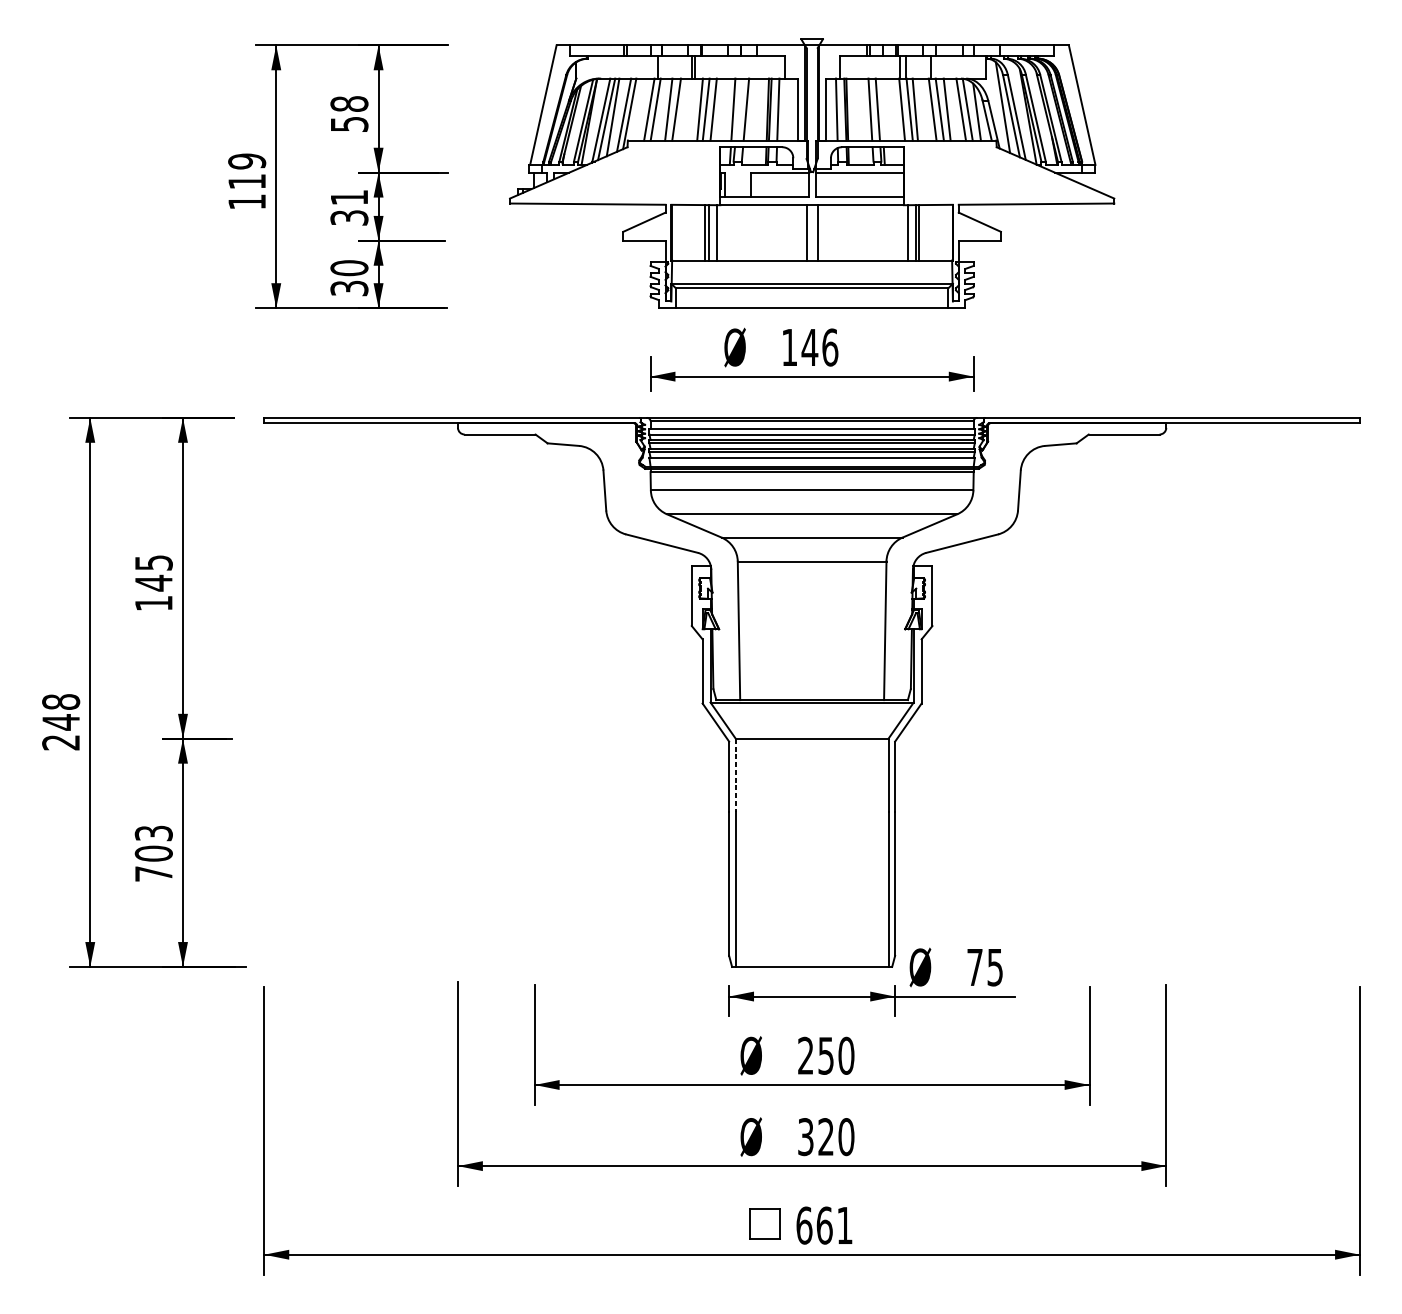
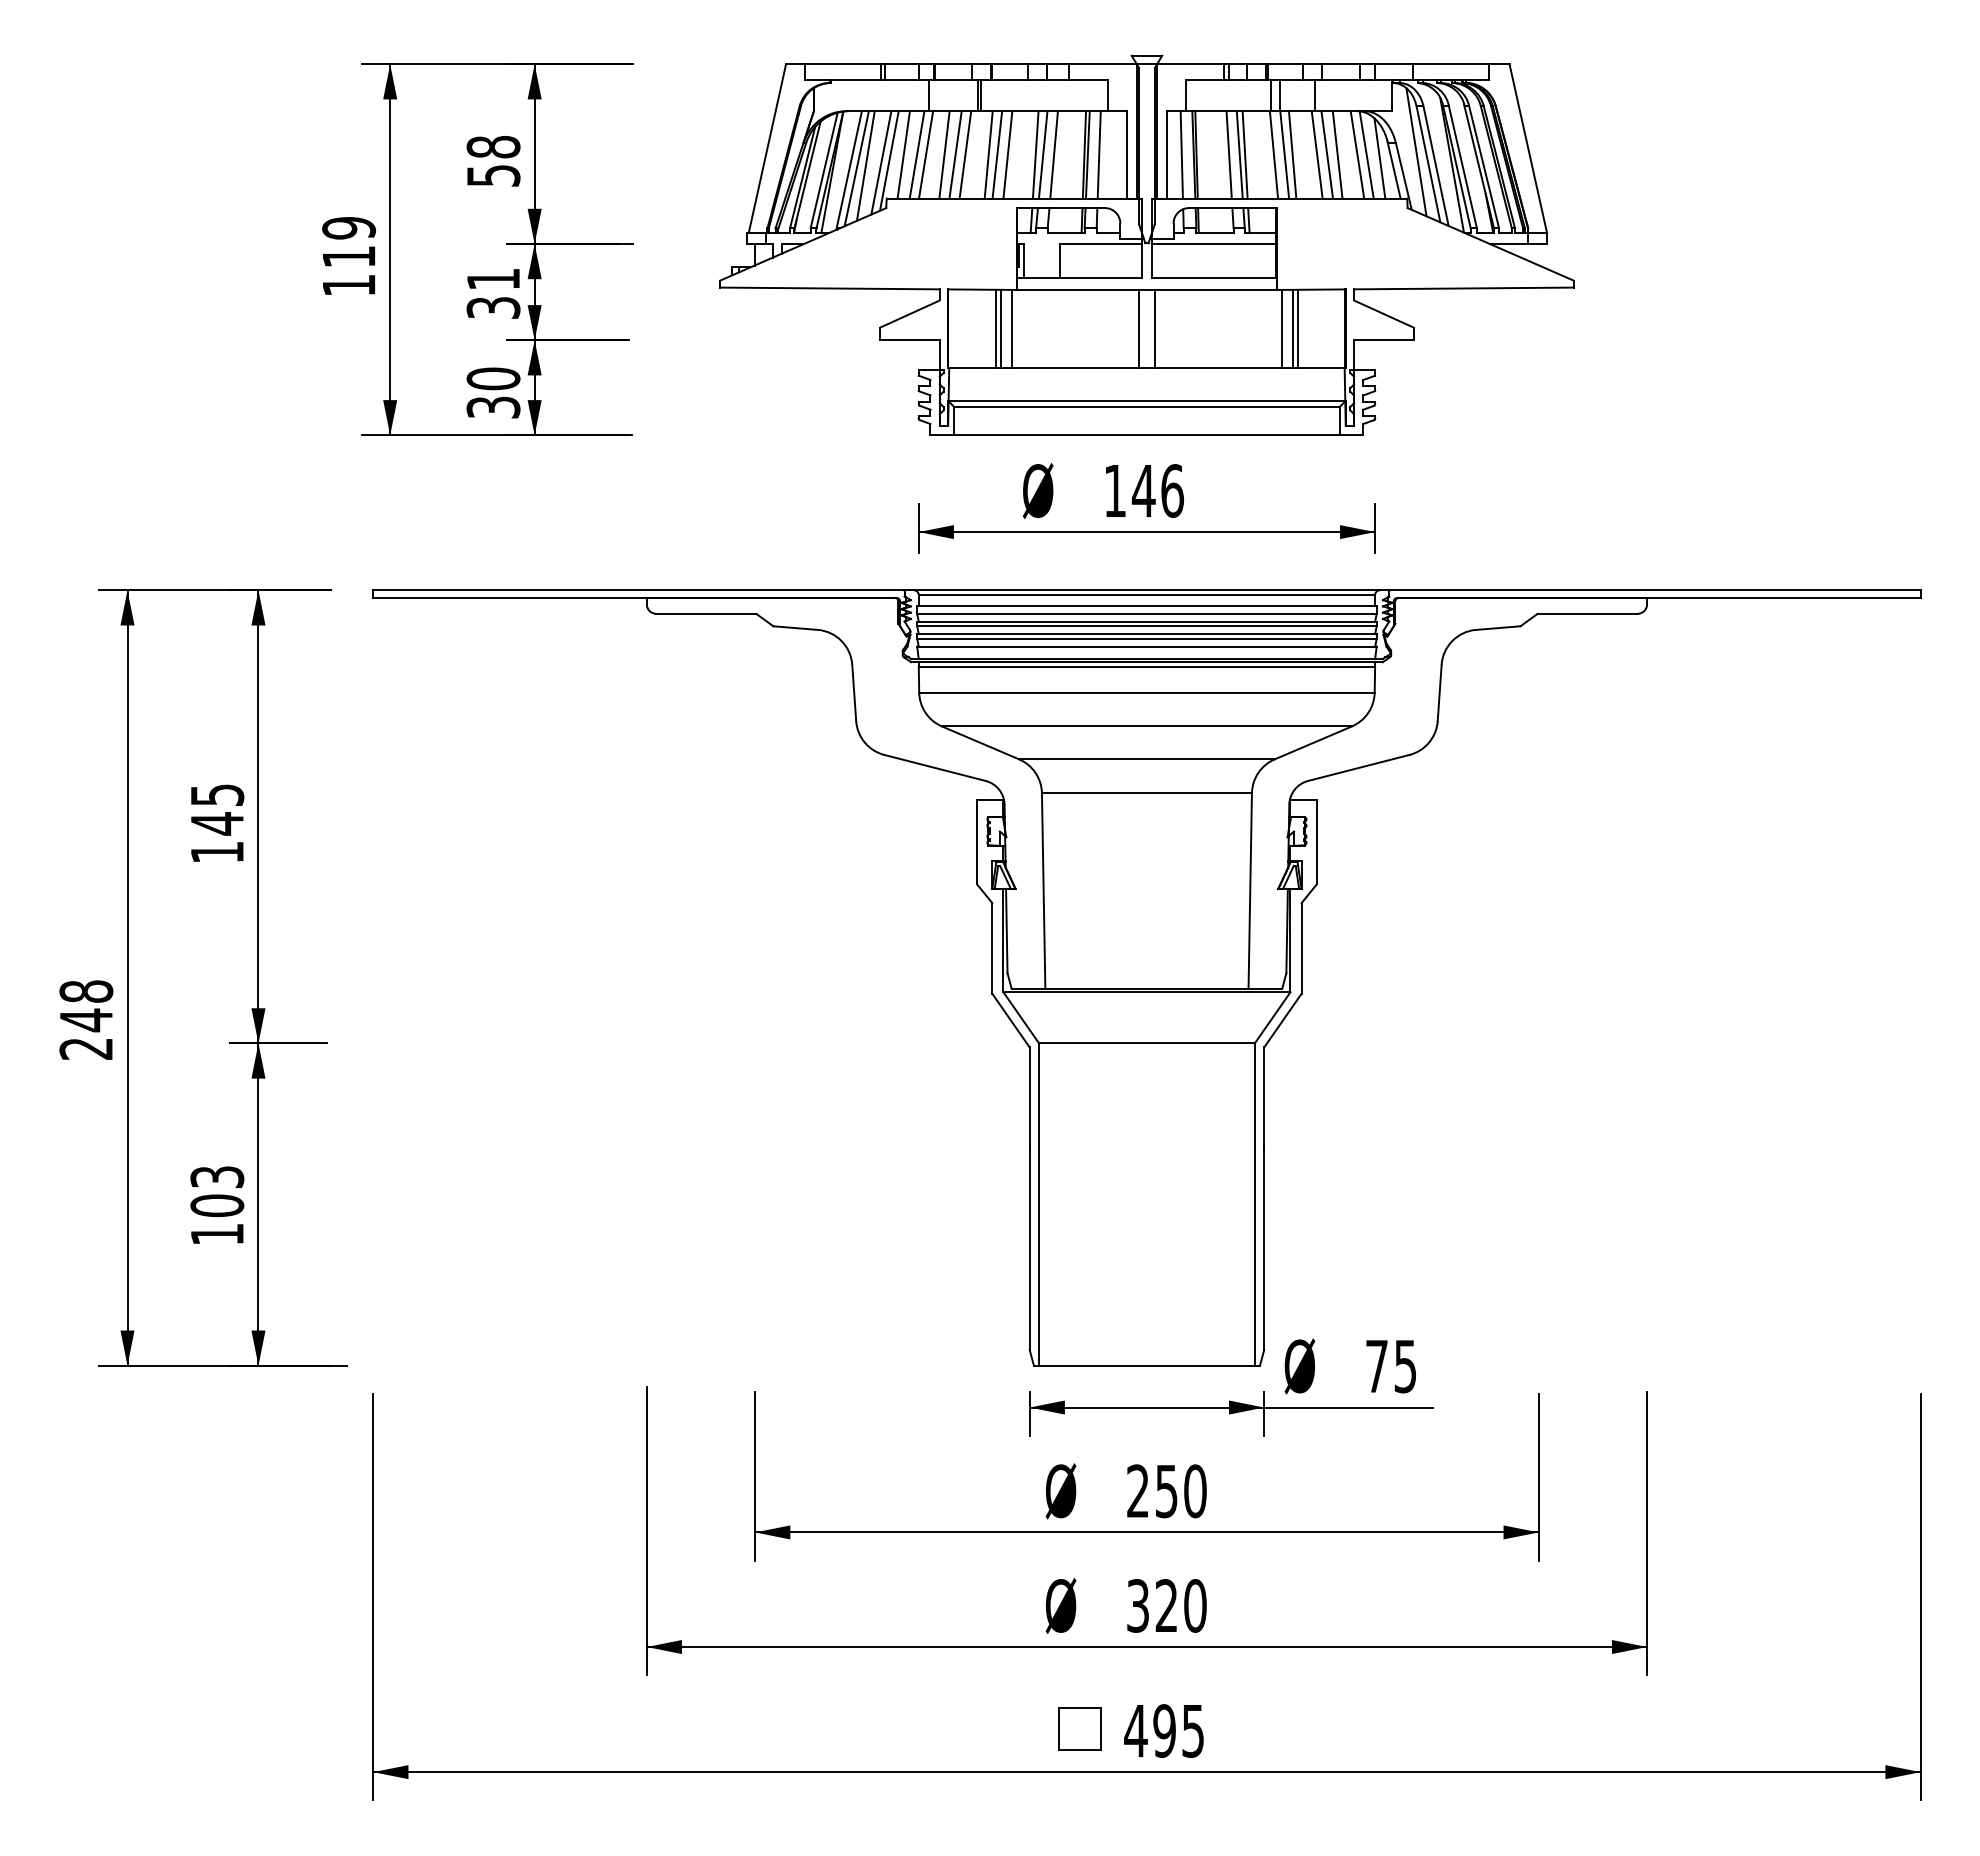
line: (639, 109) -> (903, 154), added
line: (683, 109) -> (965, 154), added
line: (738, 109) -> (1042, 154), added
line: (881, 109) -> (1244, 154), added
line: (736, 775) -> (1039, 1095), dashed -> solid
text: (153, 874) -> (217, 1234), 703 -> 103
text: (823, 1225) -> (1163, 1730), 661 -> 495

